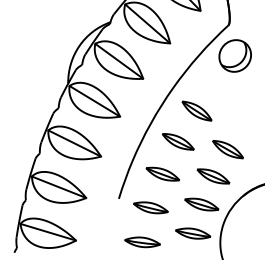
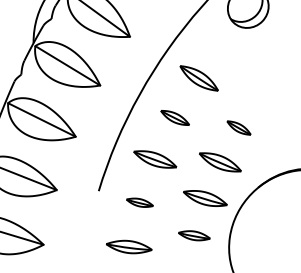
part: (178, 141) -> (175, 117), size x0.7
part: (227, 149) -> (238, 127), size x0.6
part: (150, 207) -> (139, 202), size x0.6
part: (193, 233) -> (194, 235), size x0.7

